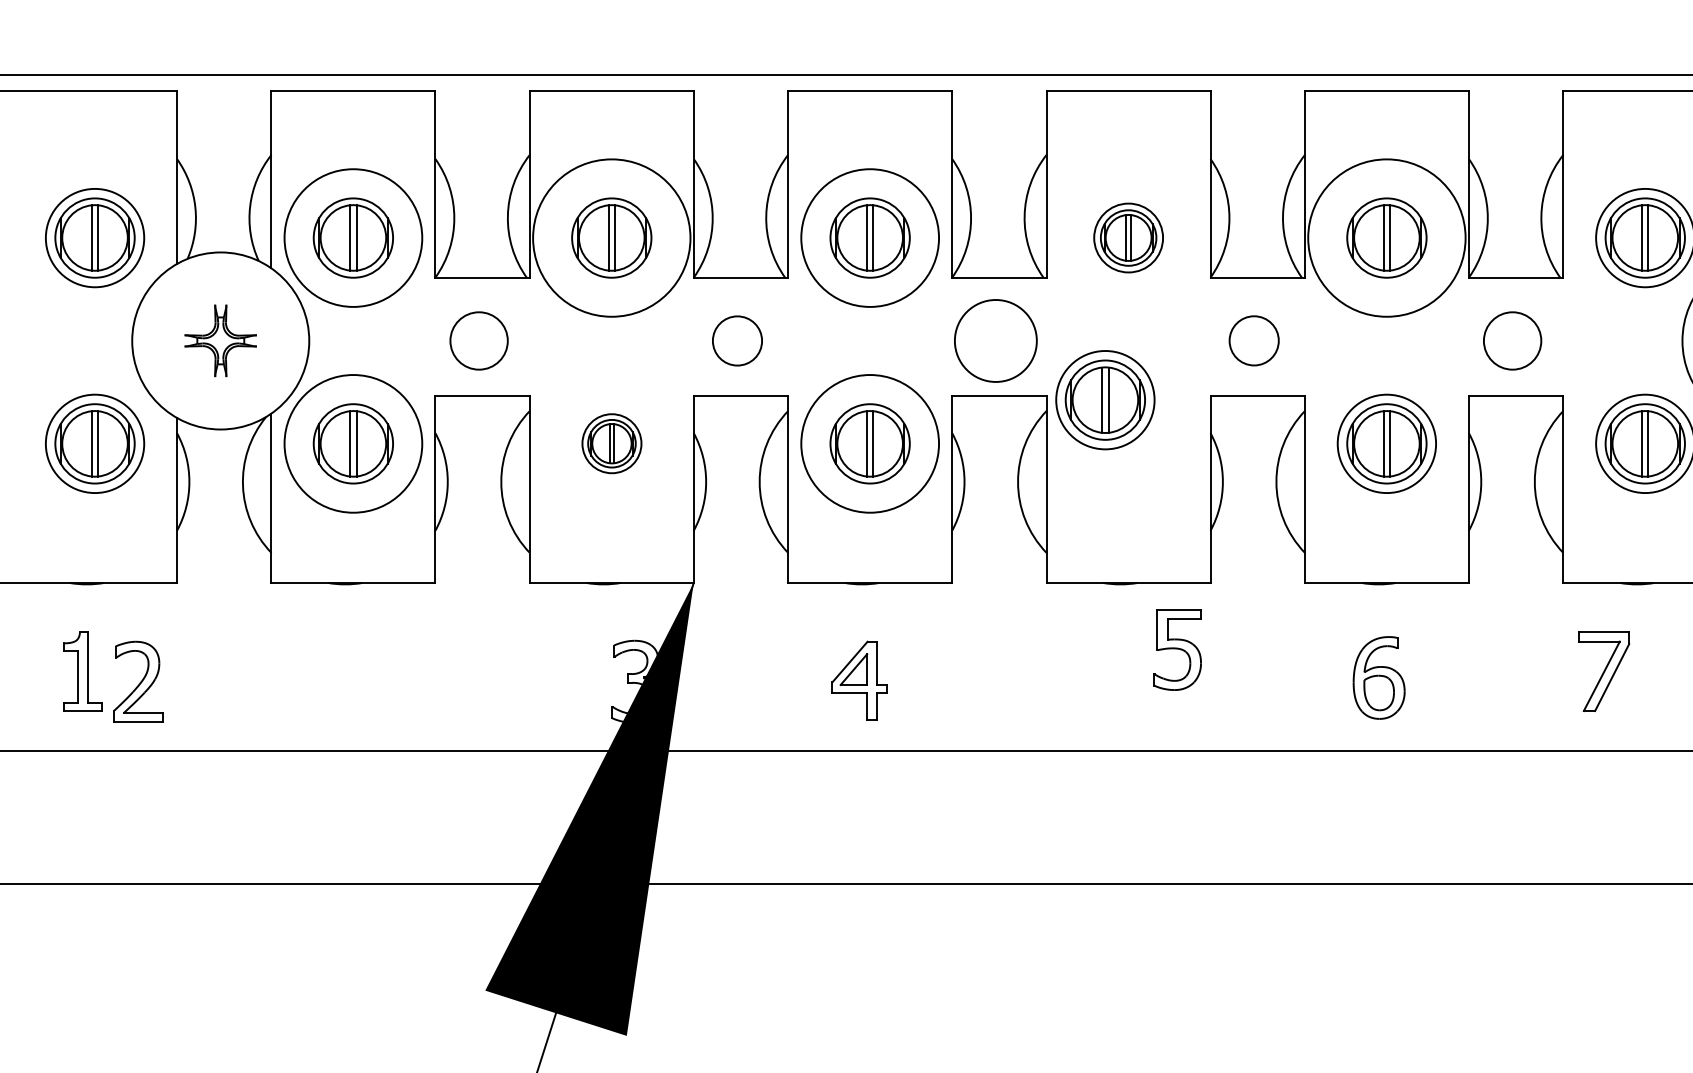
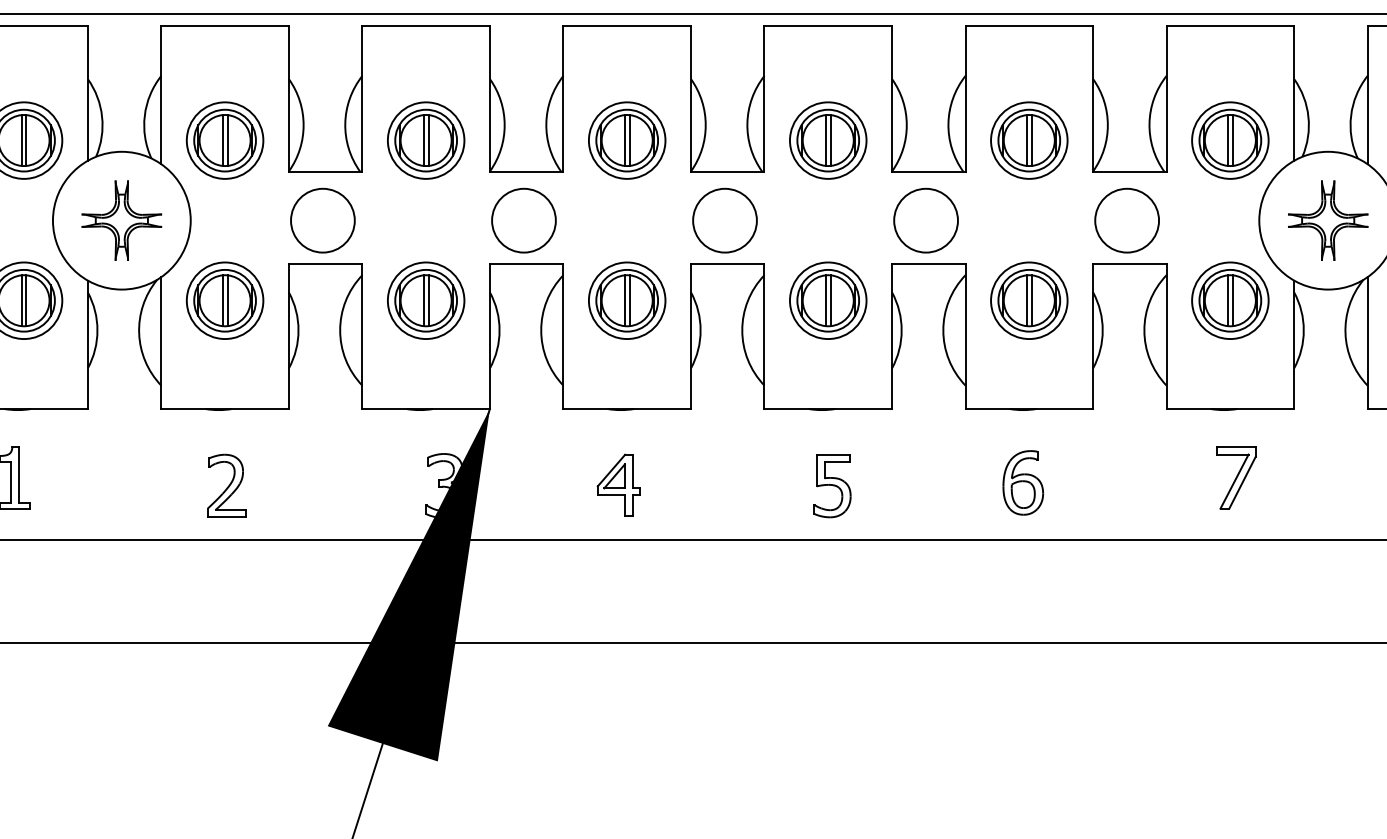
circle: (352, 237) -> (224, 140), size x0.71
circle: (610, 237) -> (425, 140), size x0.62
circle: (869, 237) -> (626, 140), size x0.71
part: (1128, 237) -> (828, 140), size x1.43
circle: (1387, 237) -> (1029, 140), size x0.62
part: (220, 340) -> (121, 220), size x1.43
circle: (478, 340) -> (322, 220), size x1.43
circle: (736, 340) -> (523, 220), size x1.67
circle: (1253, 340) -> (925, 220), size x1.67
circle: (1513, 340) -> (1127, 220), size x1.43
part: (1105, 399) -> (828, 300), moved
circle: (352, 443) -> (224, 300), size x0.71
part: (612, 443) -> (426, 300), size x1.67
circle: (869, 443) -> (626, 300), size x0.71
part: (1177, 650) -> (832, 486), moved
part: (1604, 670) -> (1236, 477), moved
part: (138, 681) -> (226, 485), moved

